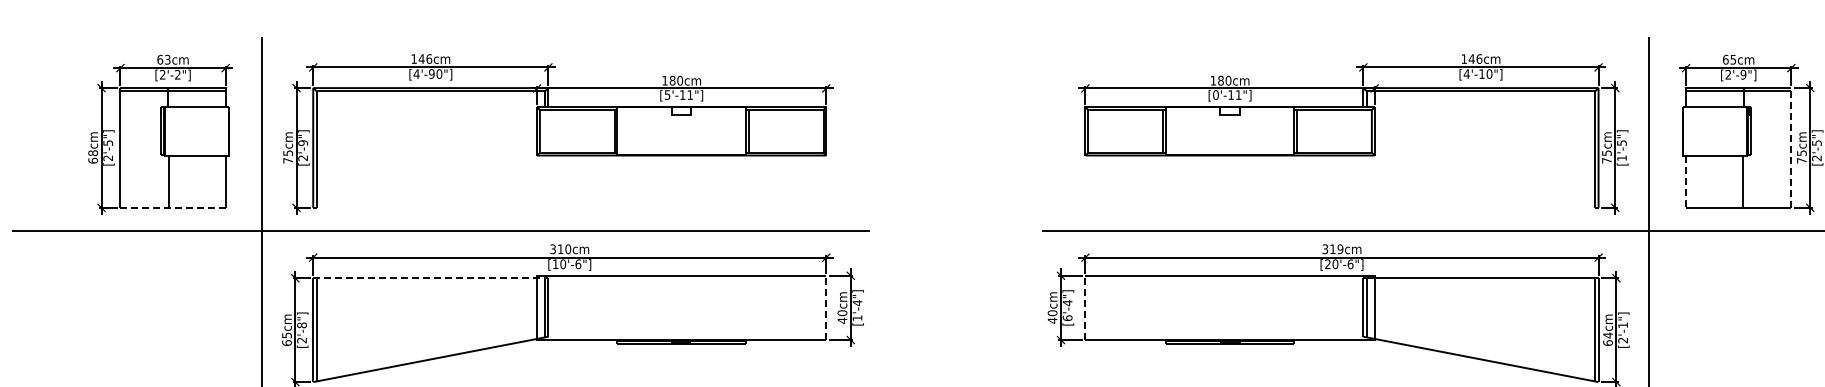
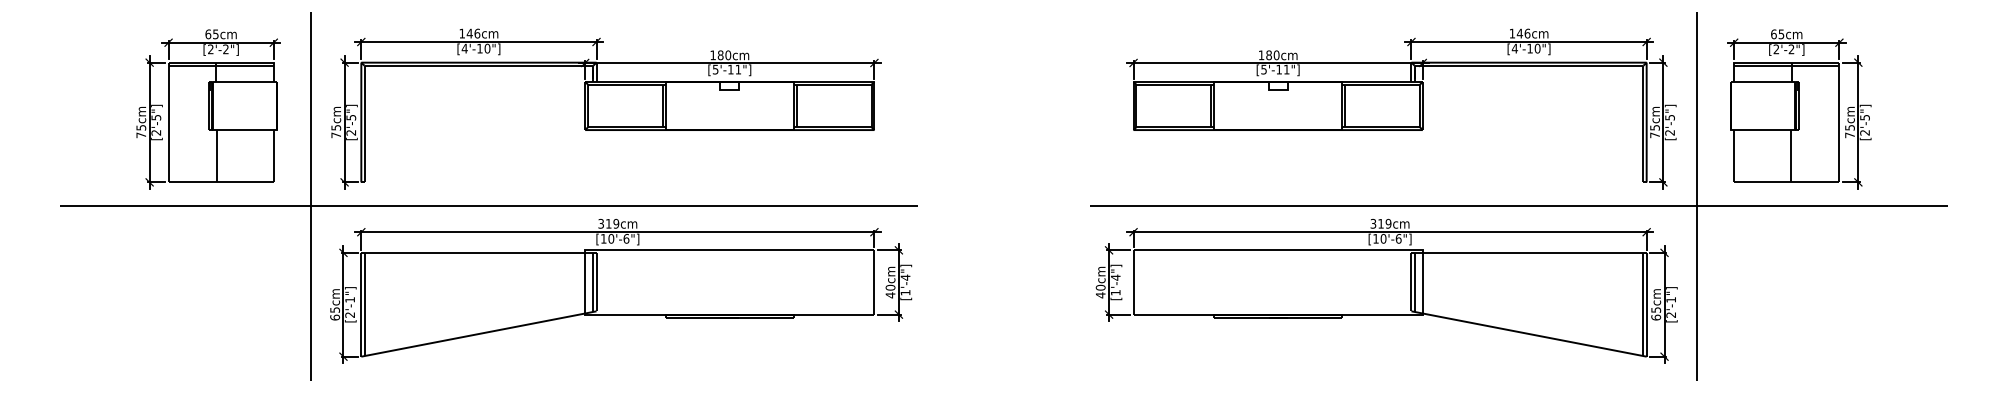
text: (167, 58) -> (215, 33), 63cm -> 65cm
text: (431, 73) -> (479, 48), [4'-90"] -> [4'-10"]
text: (1743, 74) -> (1791, 49), [2'-9"] -> [2'-2"]
text: (1215, 94) -> (1263, 69), [0'-11"] -> [5'-11"]
text: (302, 142) -> (350, 117), [2'-9"] -> [2'-5"]
line: (1791, 147) -> (1839, 122), dashed -> solid
text: (93, 156) -> (141, 131), 68cm -> 75cm
text: (1621, 157) -> (1669, 132), [1'-5"] -> [2'-5"]
line: (1686, 181) -> (1734, 156), dashed -> solid
line: (173, 207) -> (221, 182), dashed -> solid
text: (568, 248) -> (616, 223), 310cm -> 319cm
text: (1327, 263) -> (1375, 238), [20'-6"] -> [10'-6"]
line: (430, 277) -> (478, 252), dashed -> solid
line: (826, 307) -> (874, 282), dashed -> solid
line: (1085, 307) -> (1133, 282), dashed -> solid
text: (1067, 317) -> (1115, 292), [6'-4"] -> [1'-4"]
text: (301, 324) -> (349, 299), [2'-8"] -> [2'-1"]
text: (1608, 335) -> (1656, 310), 64cm -> 65cm

